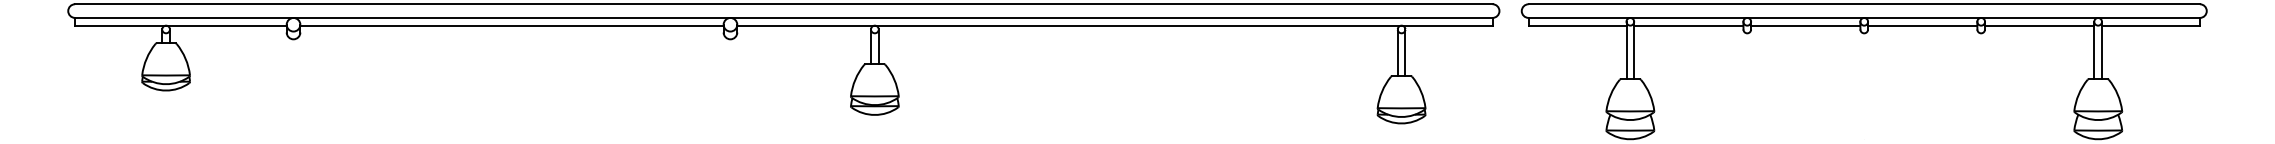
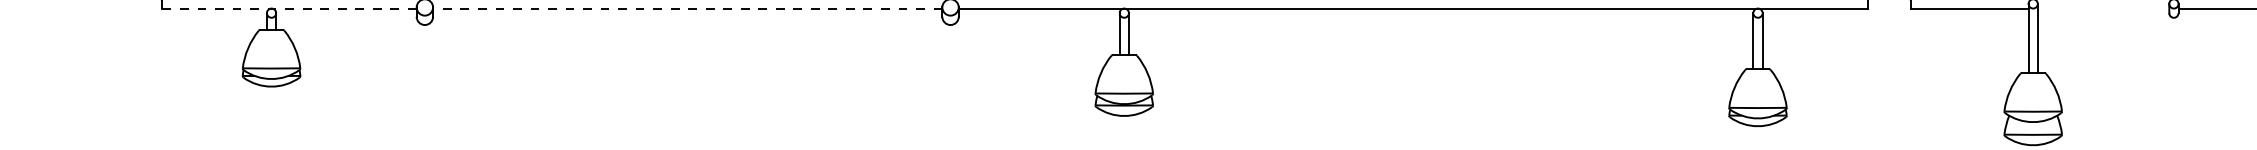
line: (180, 25) -> (288, 8), solid -> dashed
line: (512, 25) -> (688, 8), solid -> dashed
line: (1688, 25) -> (2103, 8), removed

